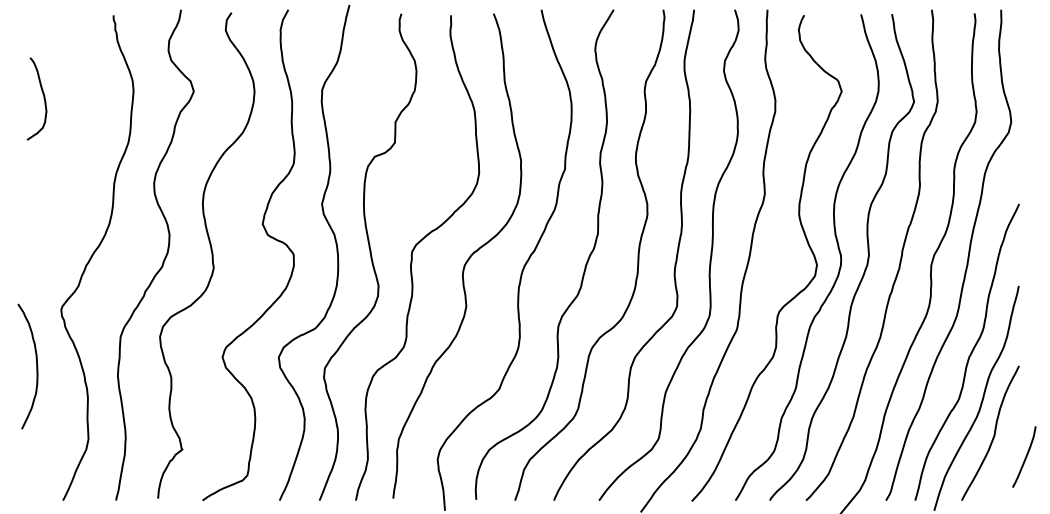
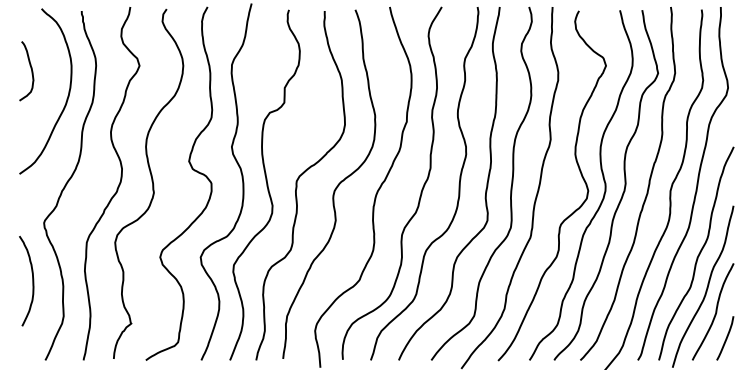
curve: (93, 135) -> (67, 97), added
curve: (36, 366) -> (32, 281), moved
curve: (1025, 456) -> (726, 338), moved

